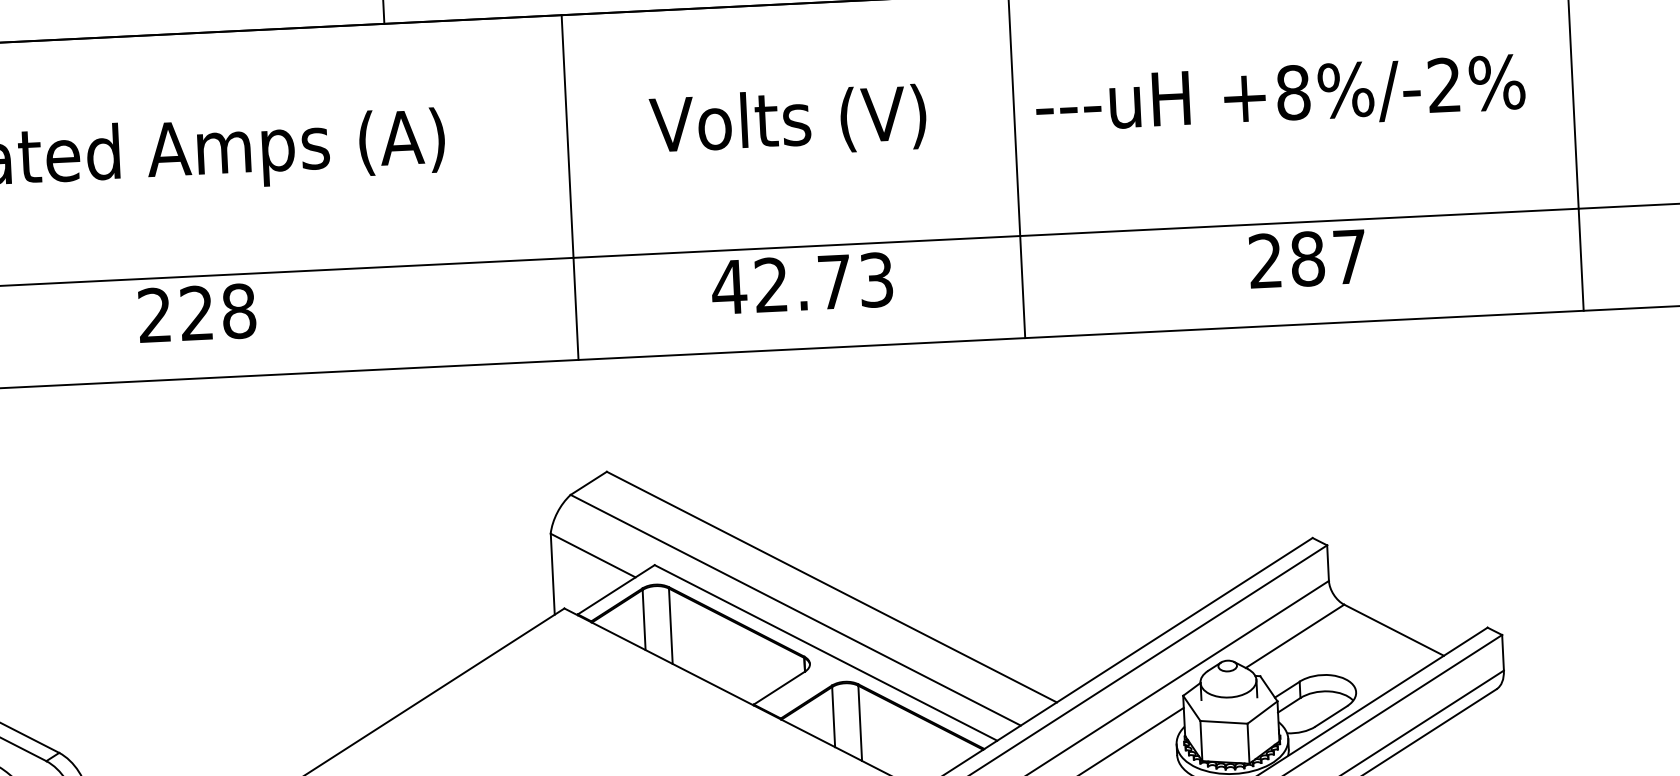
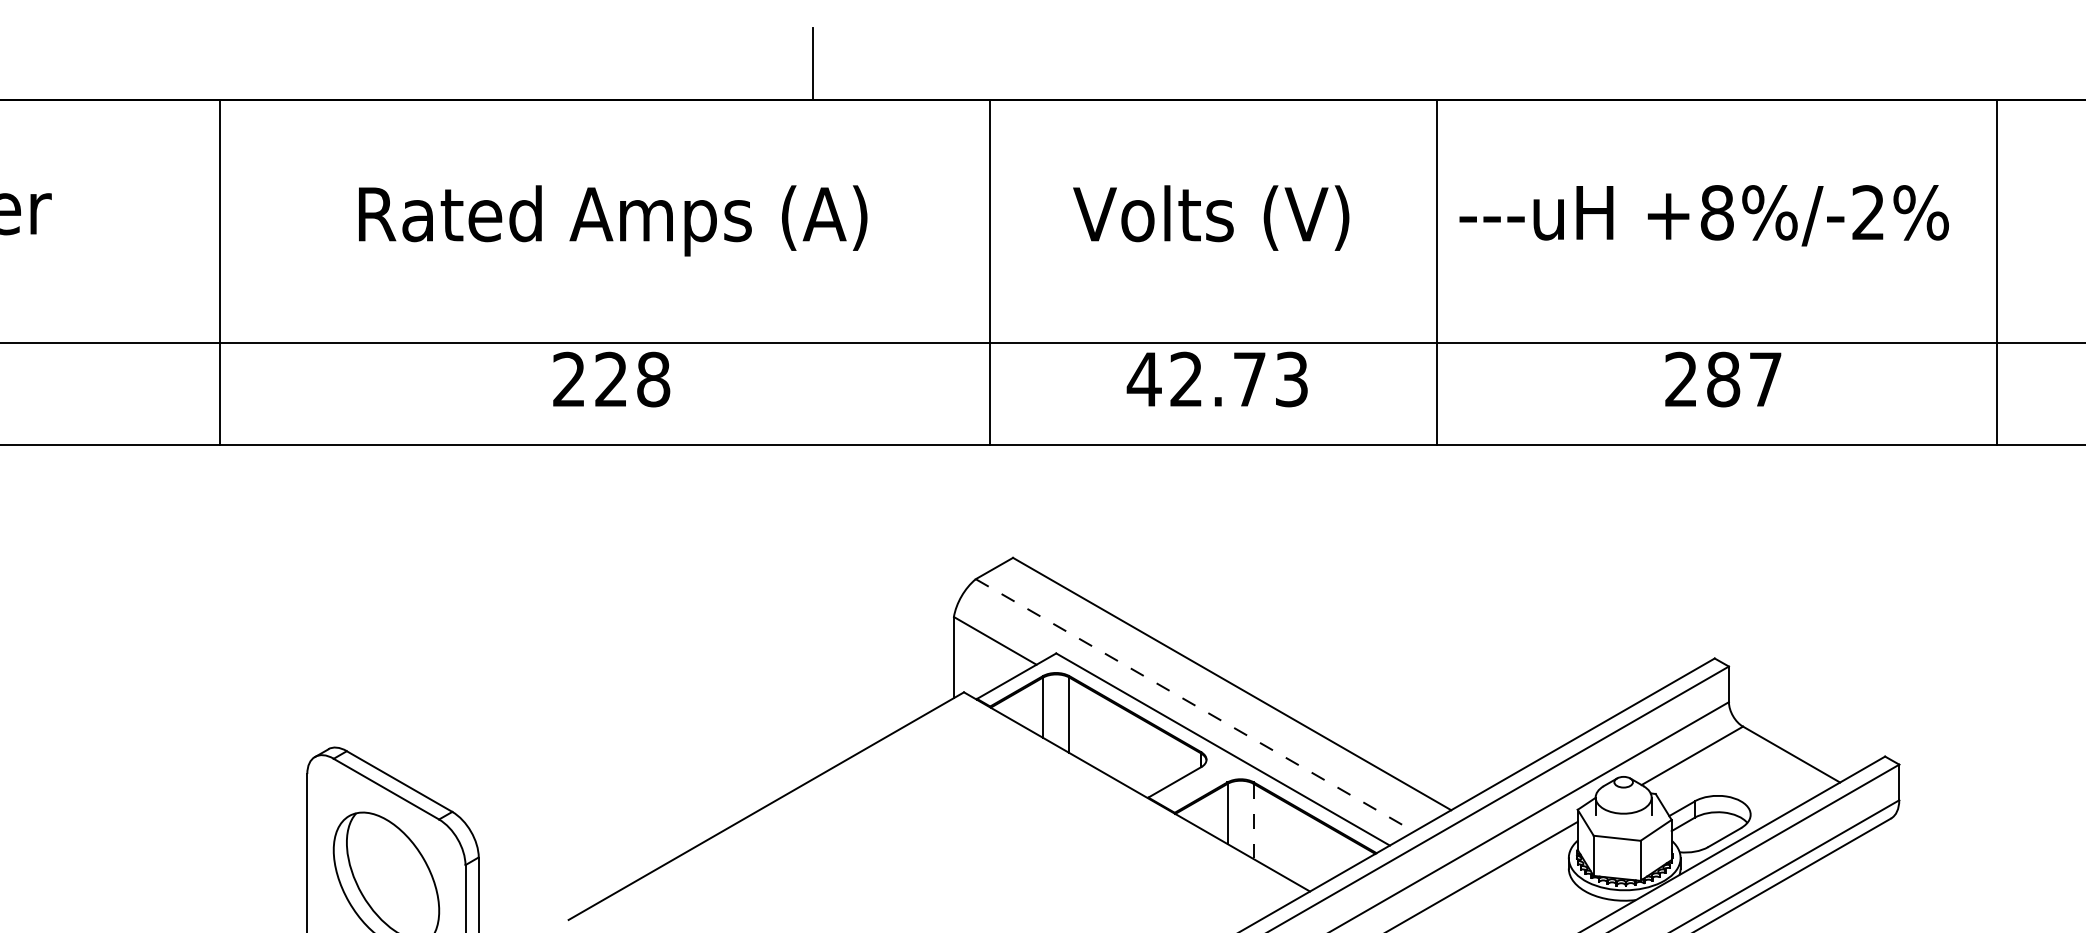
line: (795, 610) -> (1194, 705), solid -> dashed
line: (859, 723) -> (1253, 821), solid -> dashed

